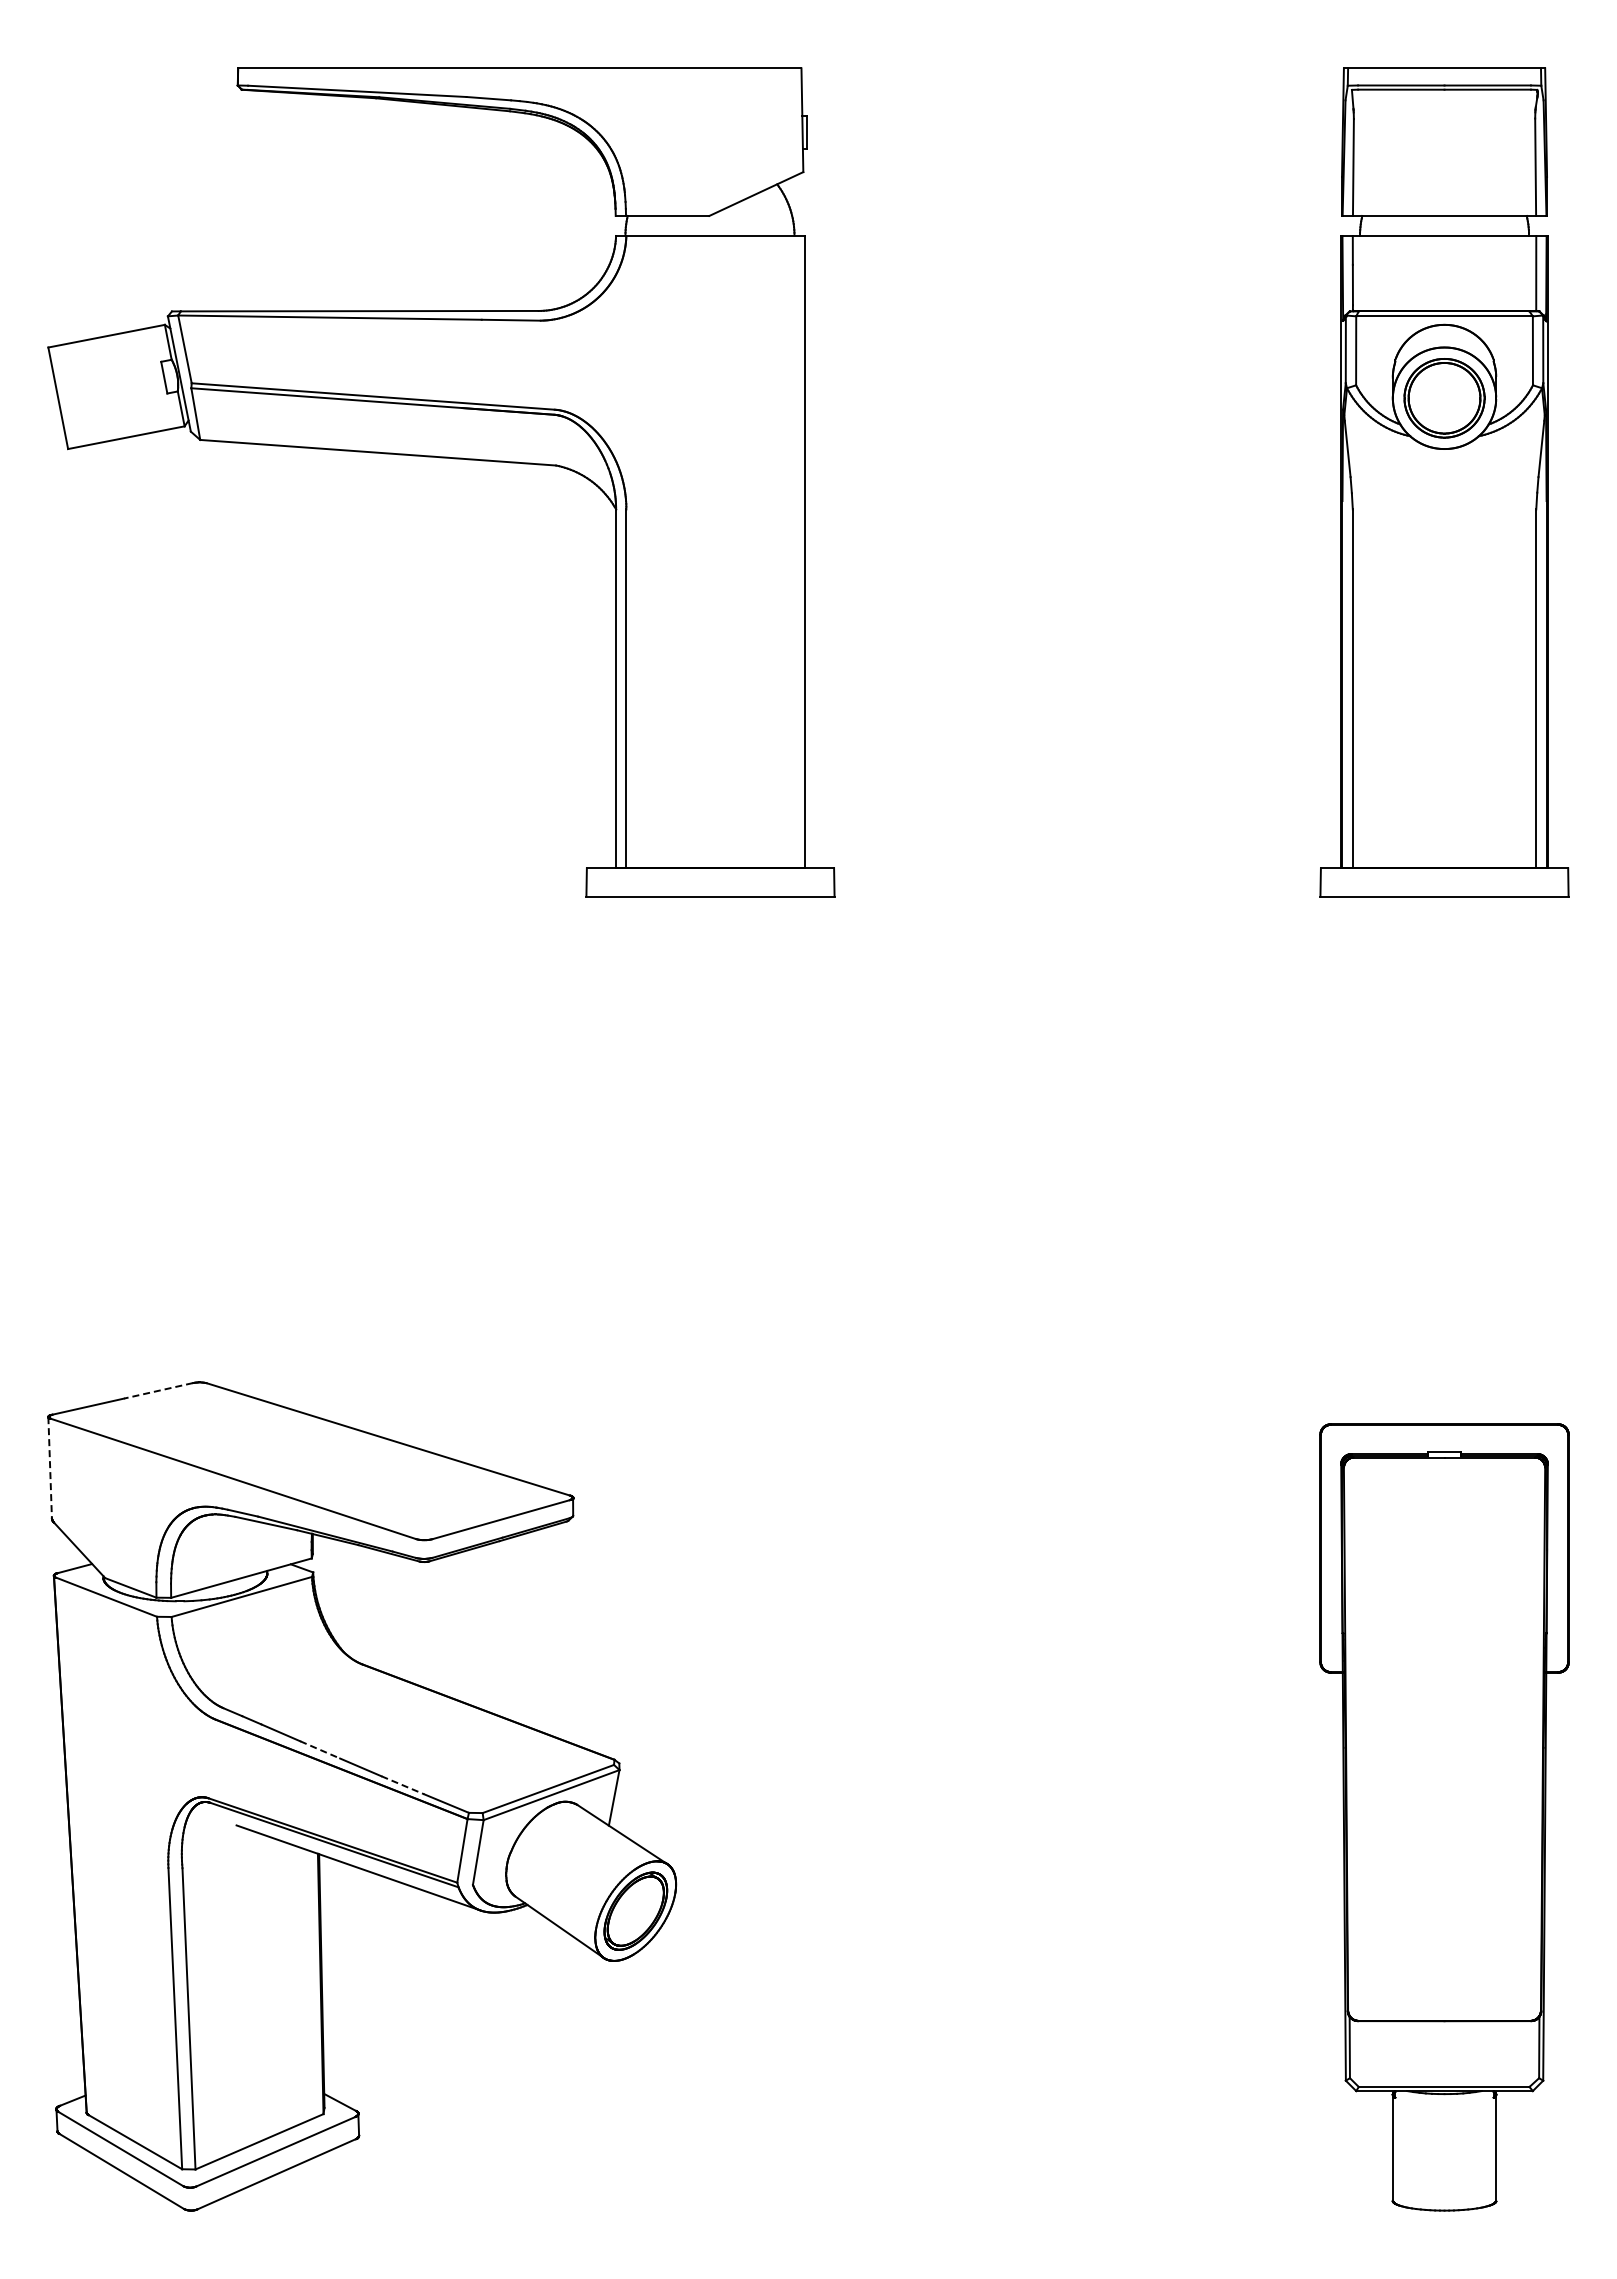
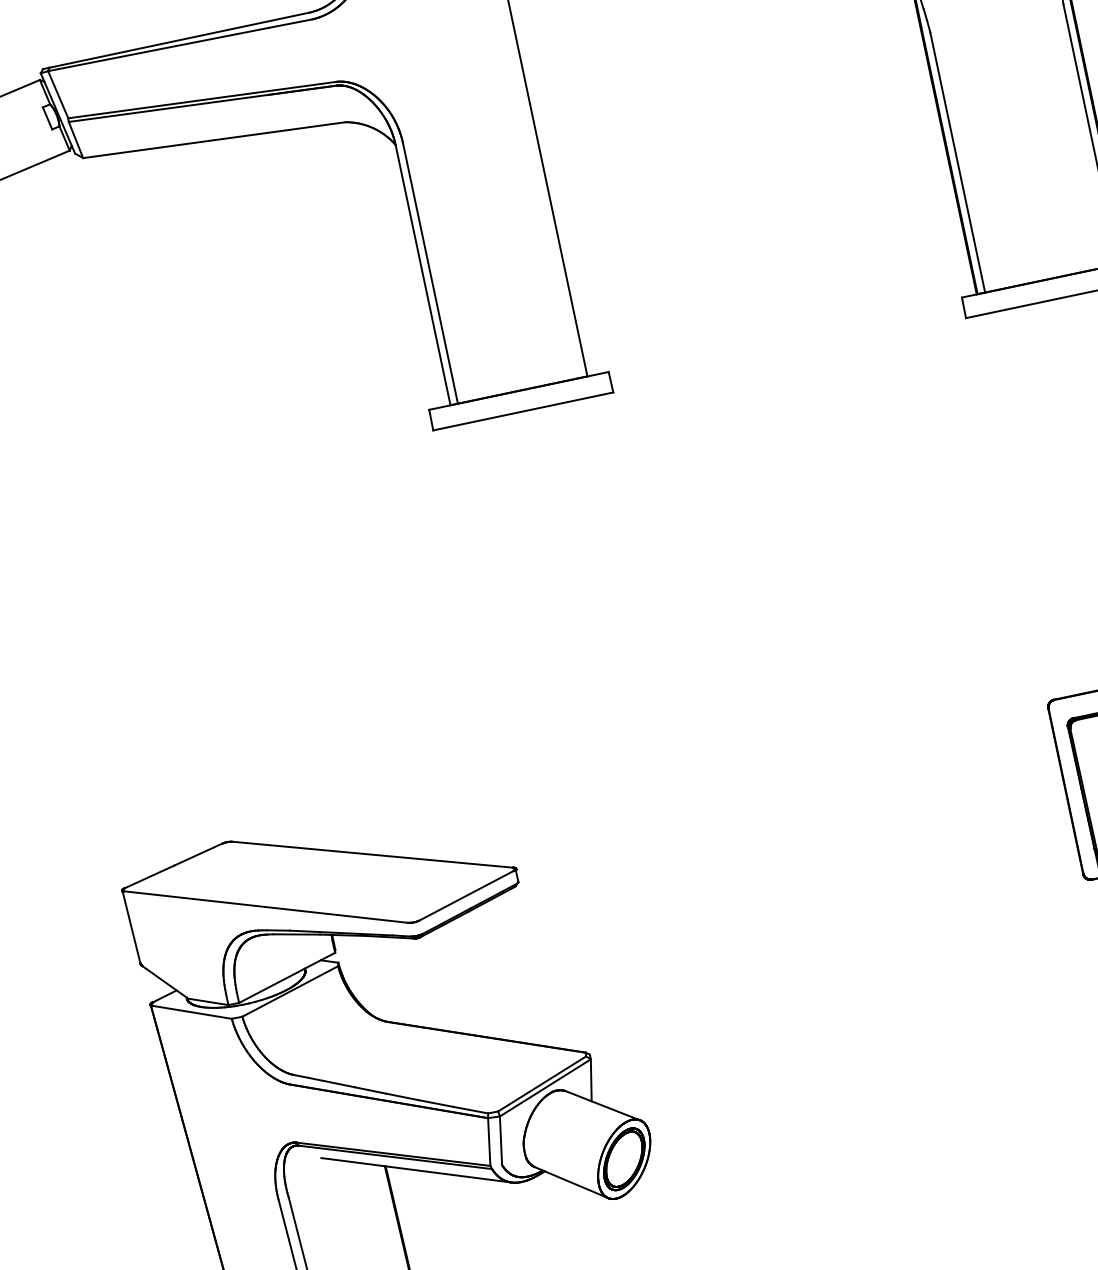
line: (158, 1390) -> (198, 854), dashed -> solid
line: (50, 1467) -> (131, 926), dashed -> solid
line: (320, 1749) -> (370, 1090), dashed -> solid
line: (403, 1785) -> (436, 1103), dashed -> solid

